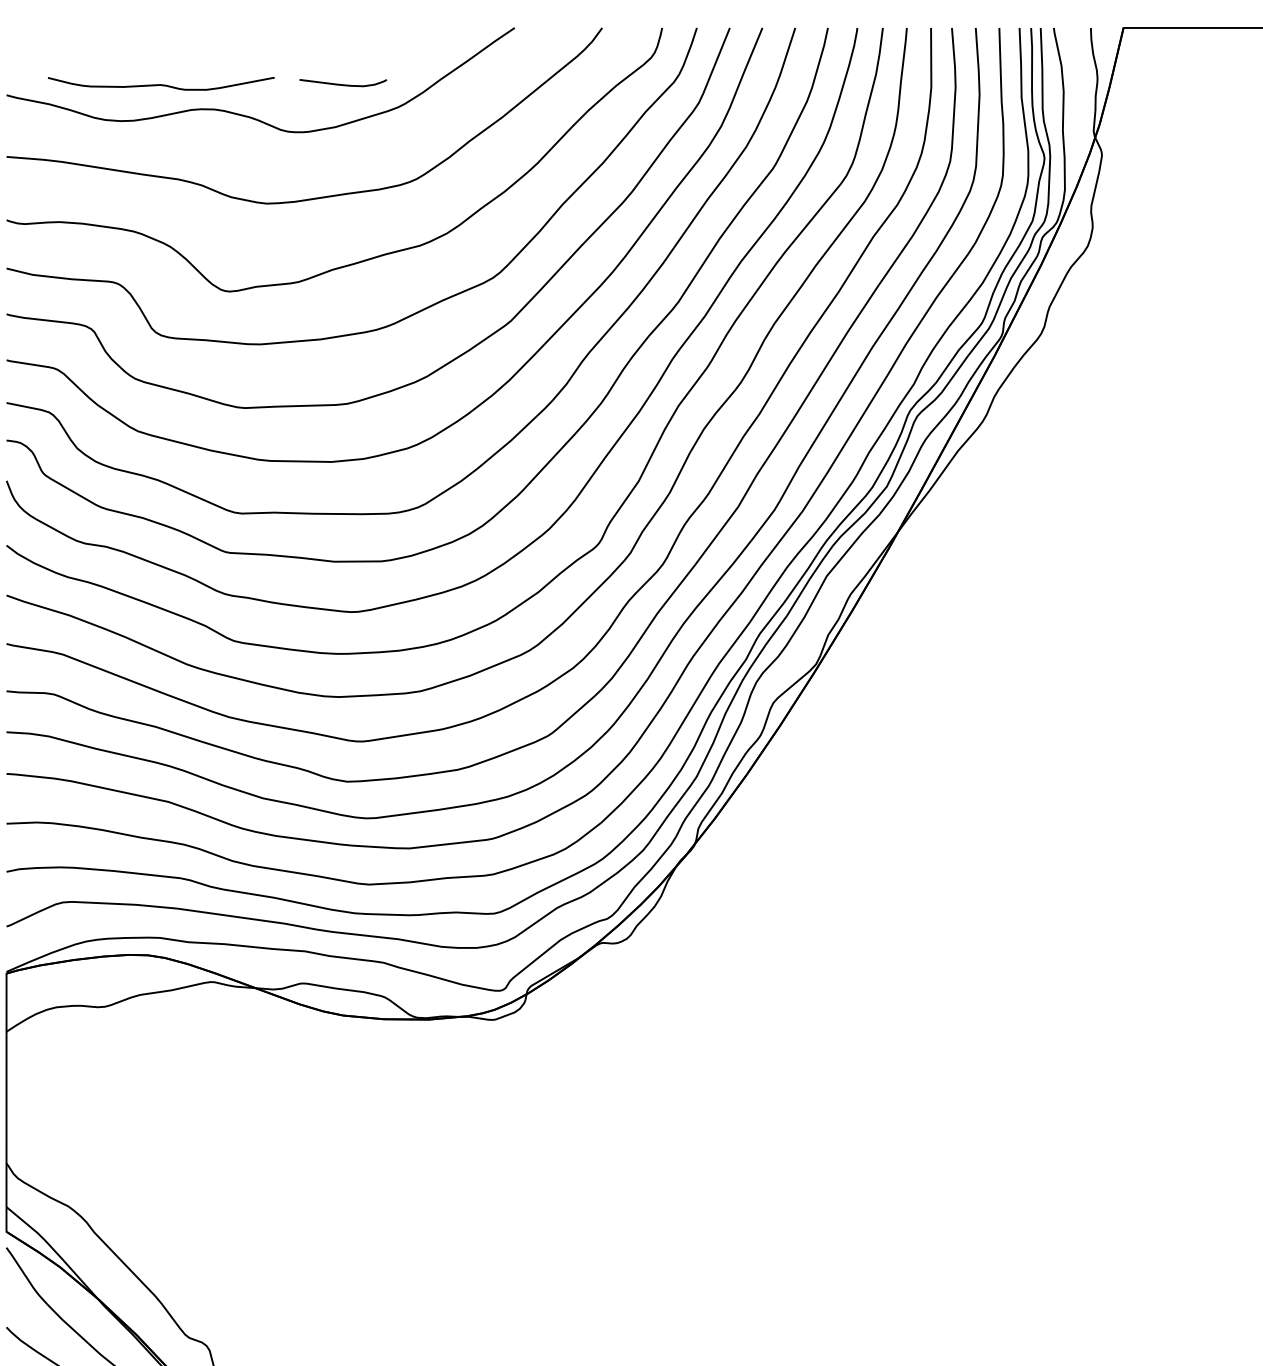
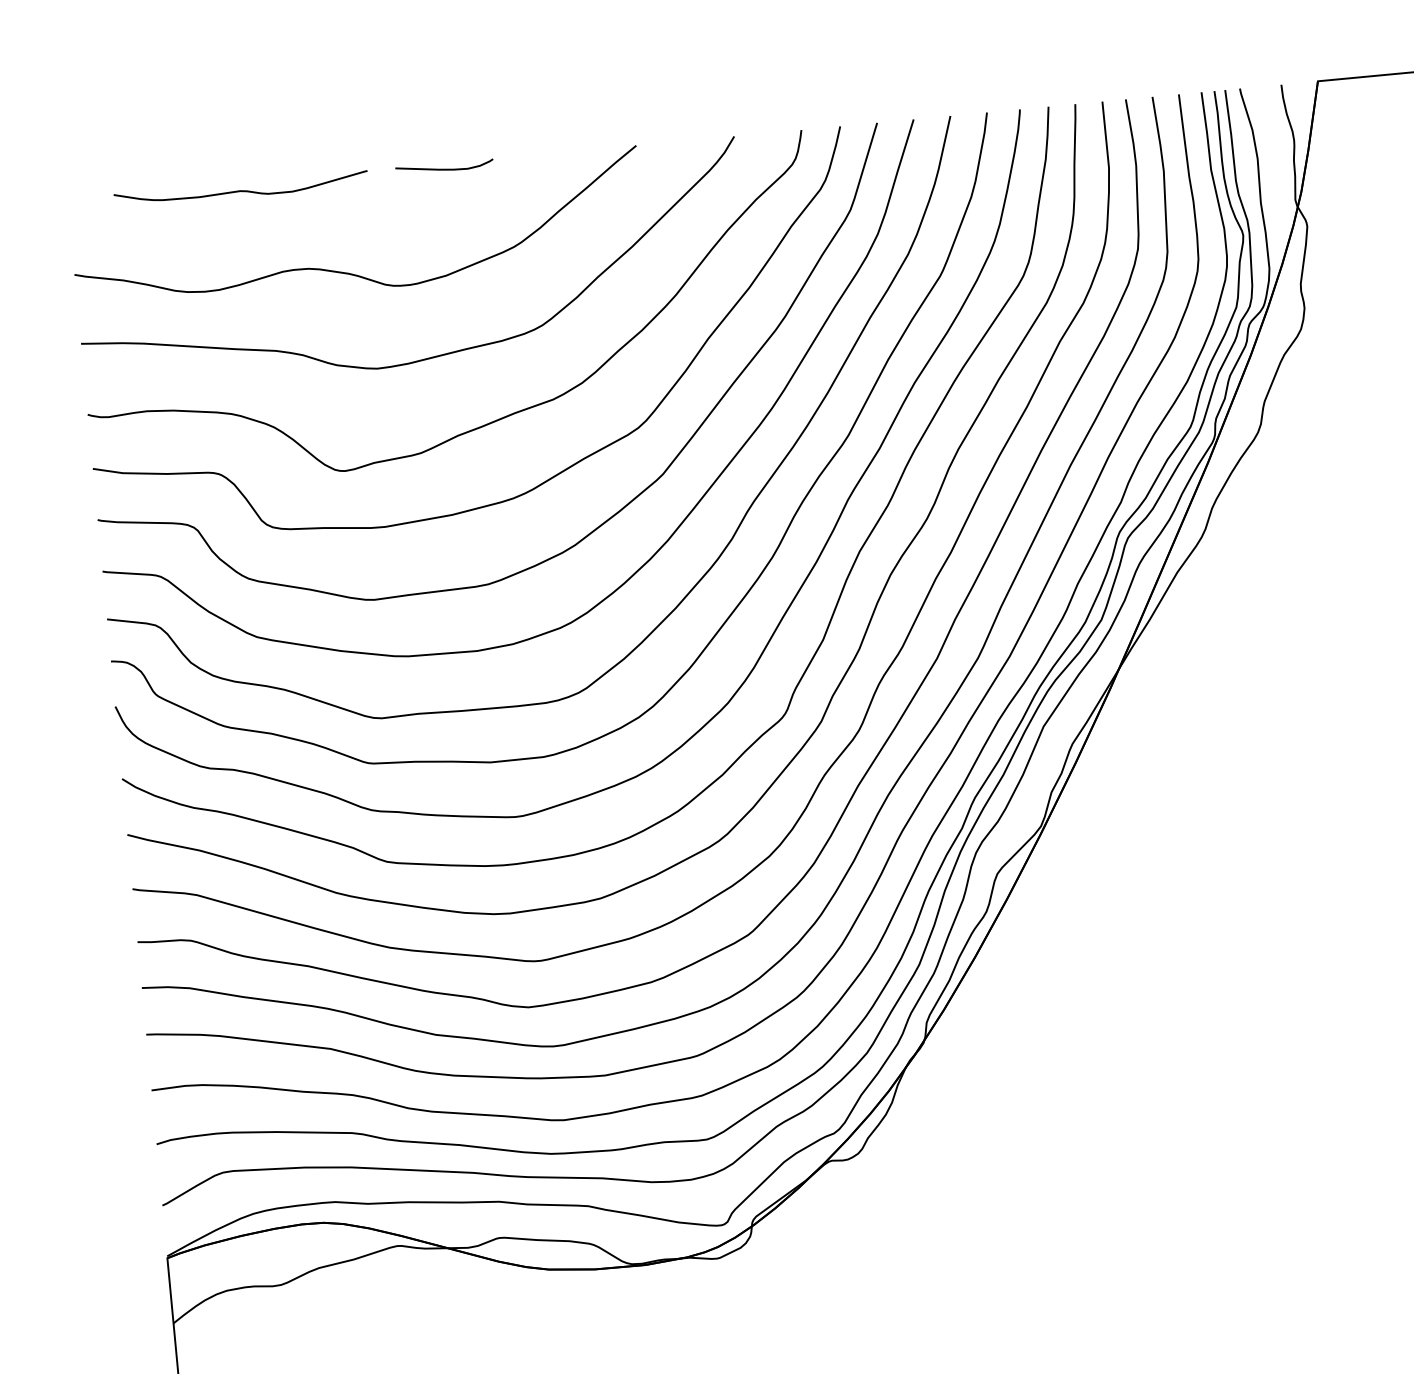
curve: (160, 84) -> (240, 190), moved
curve: (343, 84) -> (445, 168), moved

